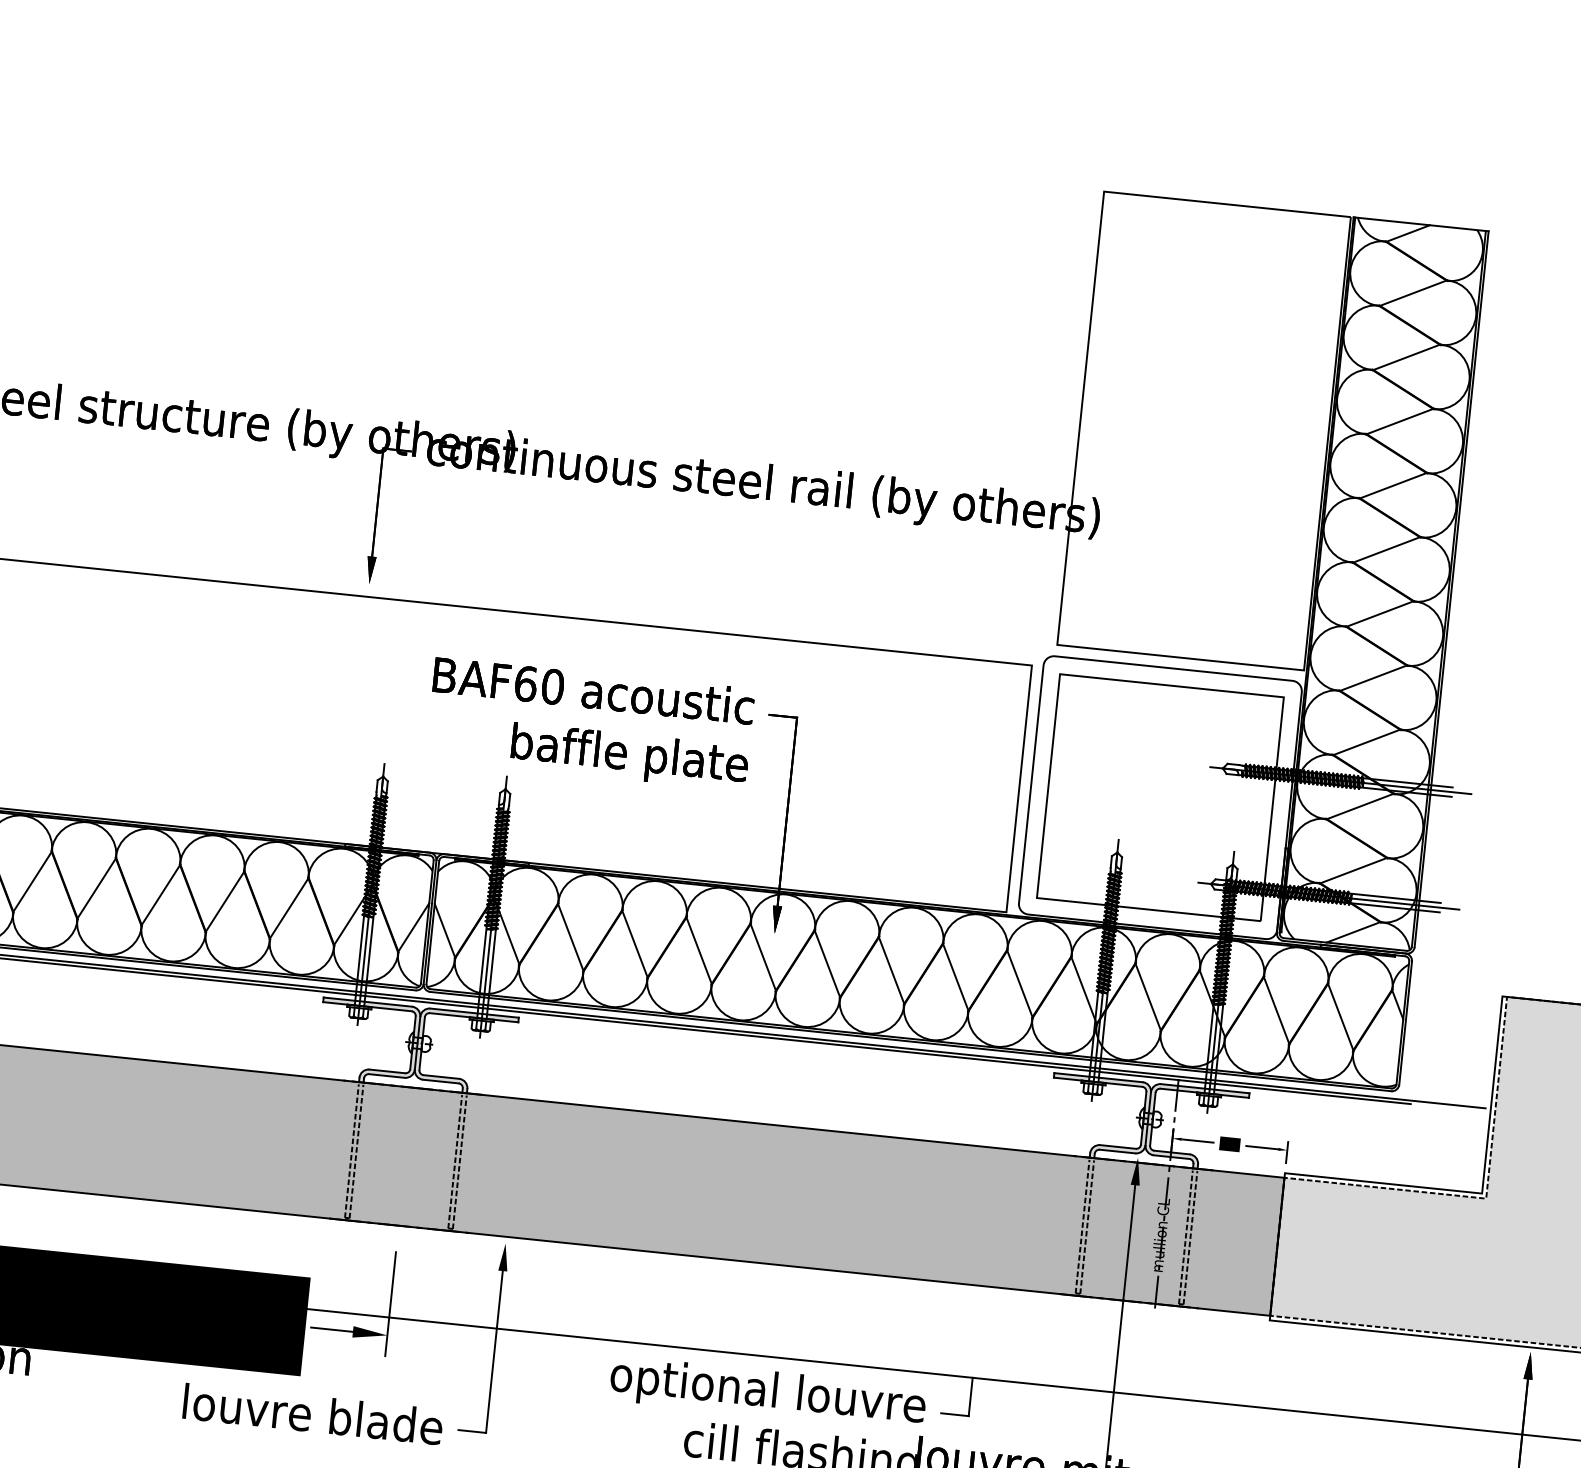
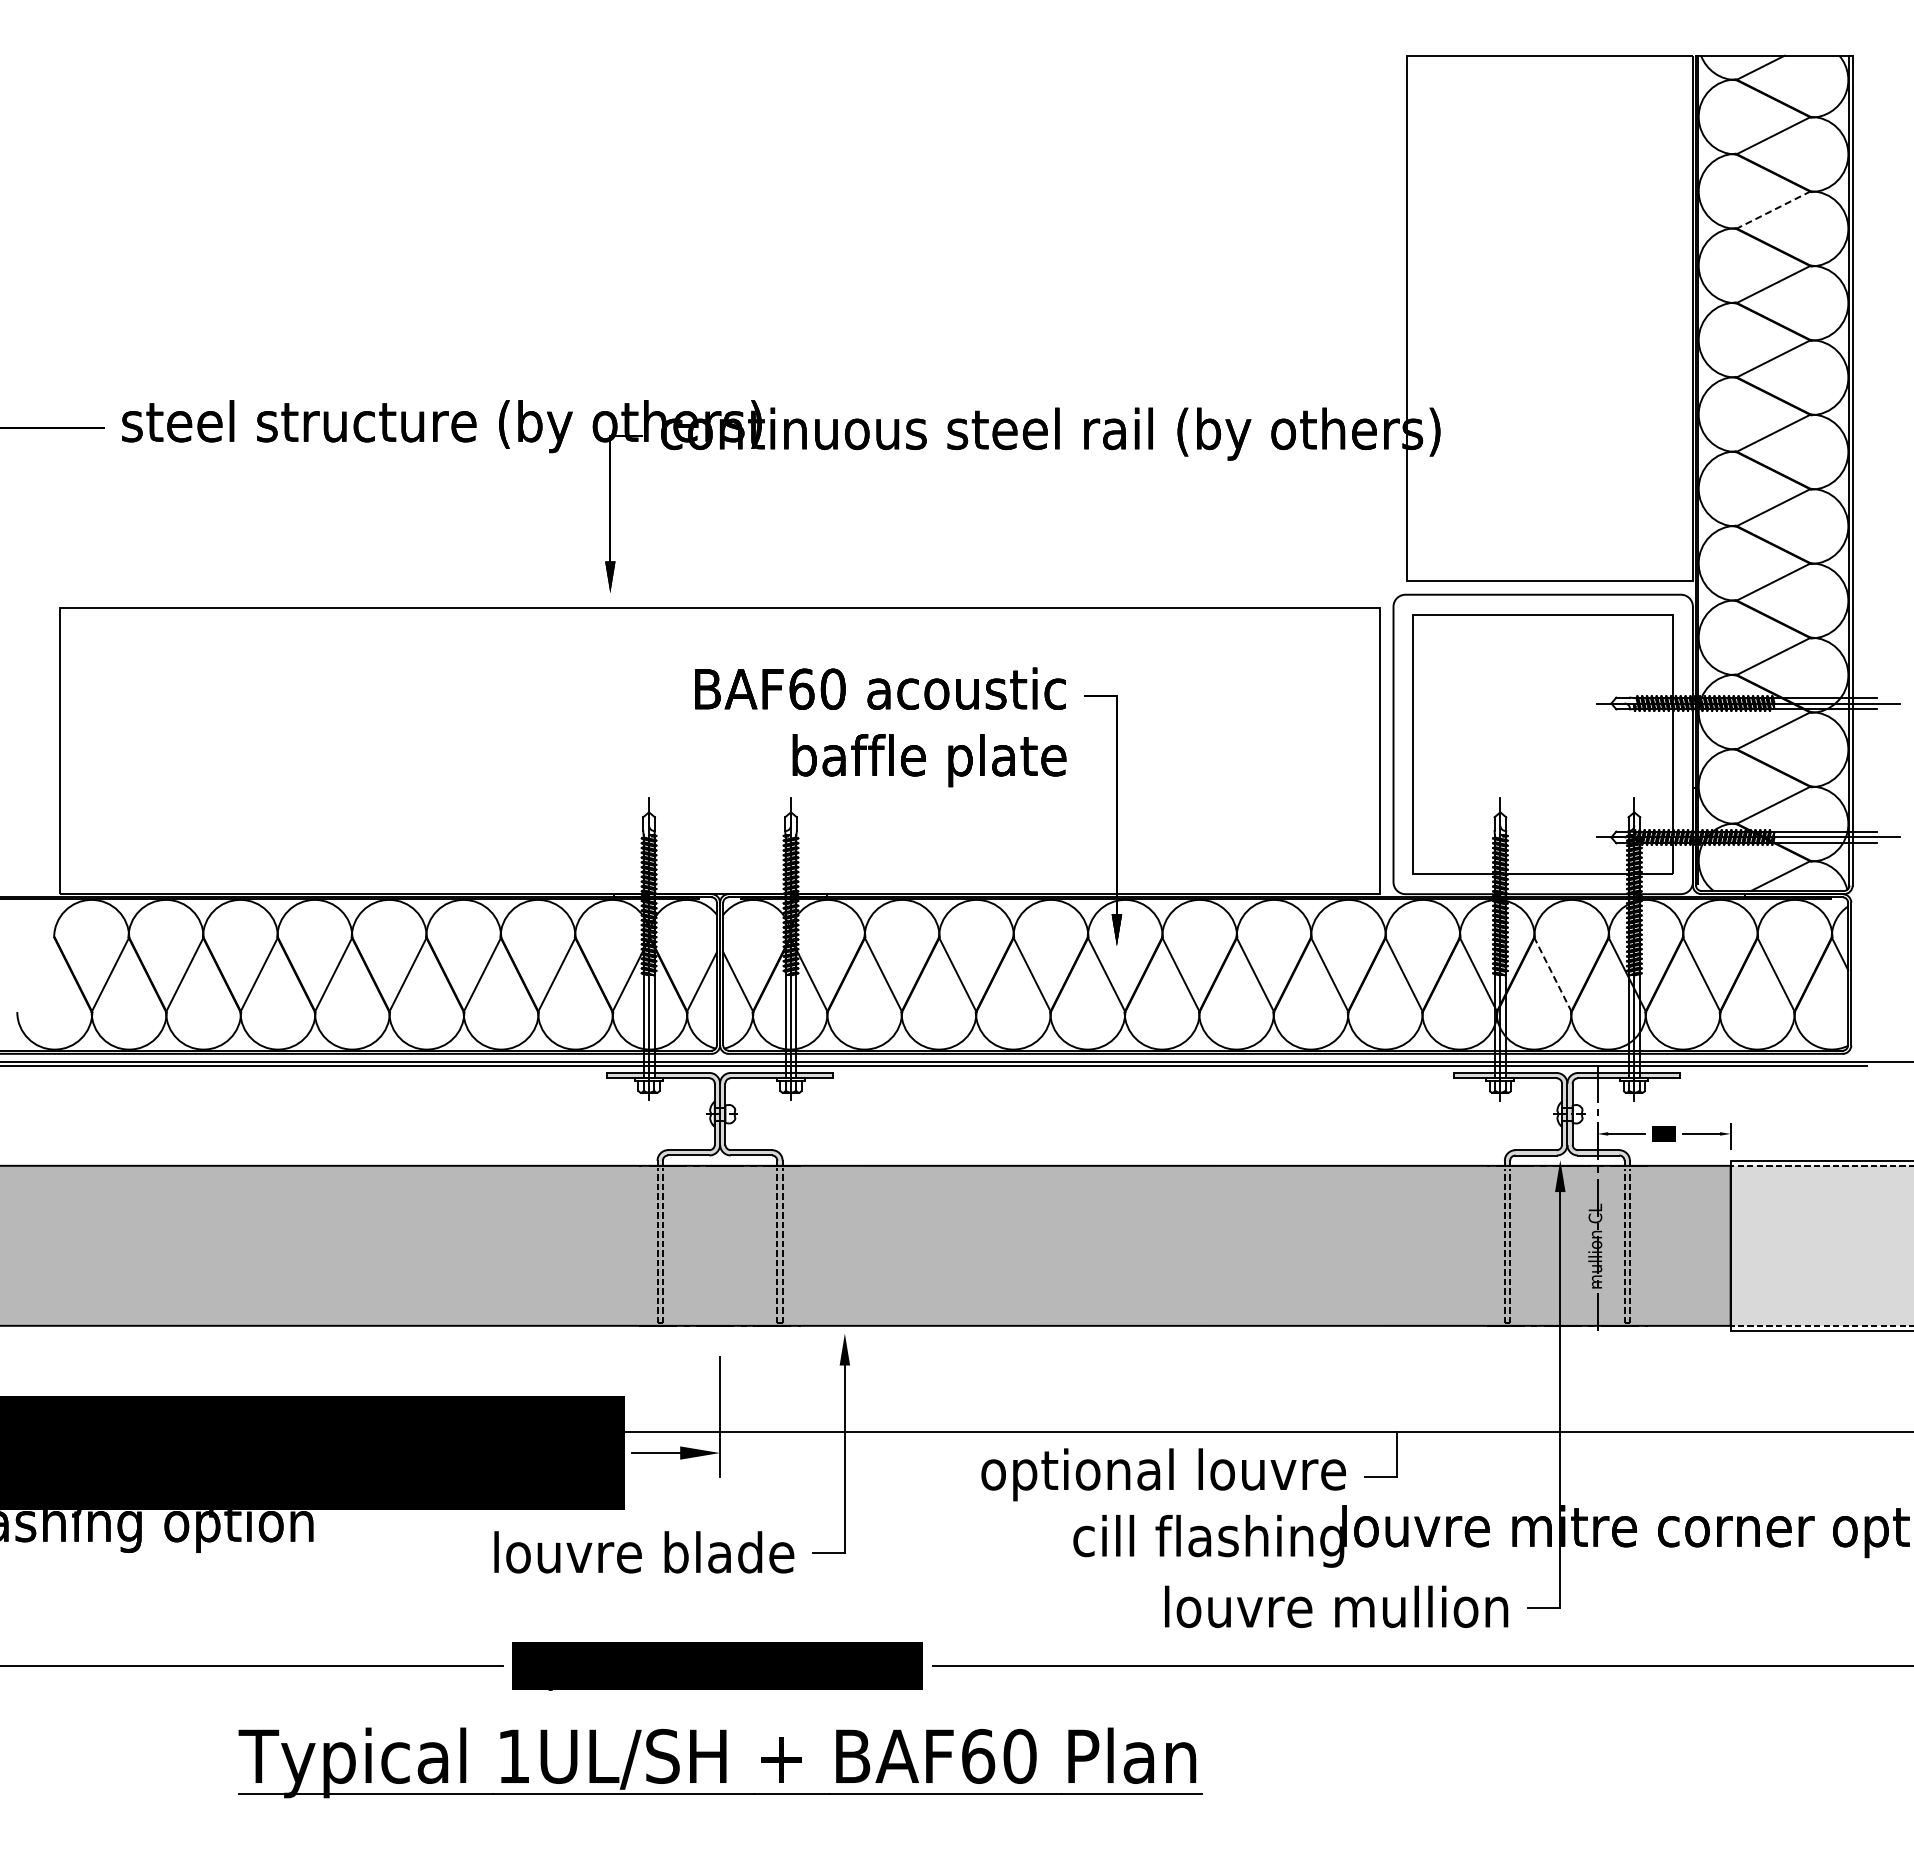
line: (1406, 357) -> (1773, 210), solid -> dashed
line: (1147, 996) -> (1552, 974), solid -> dashed

